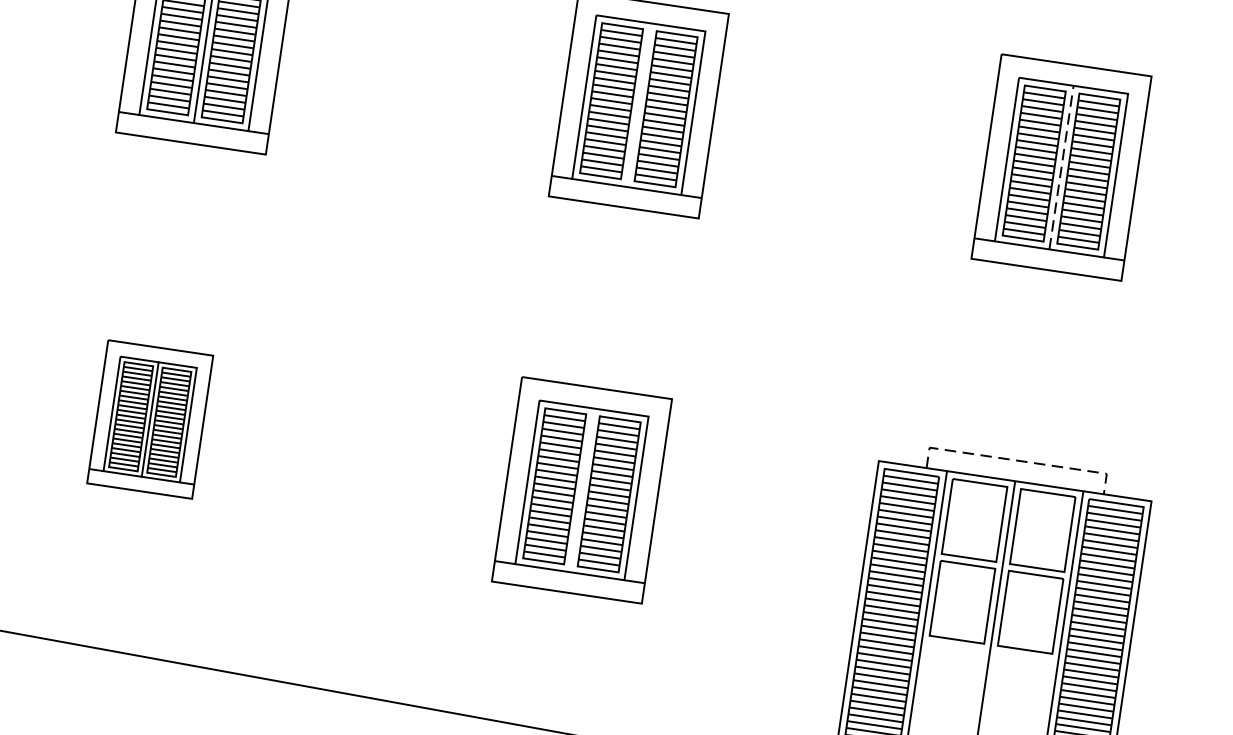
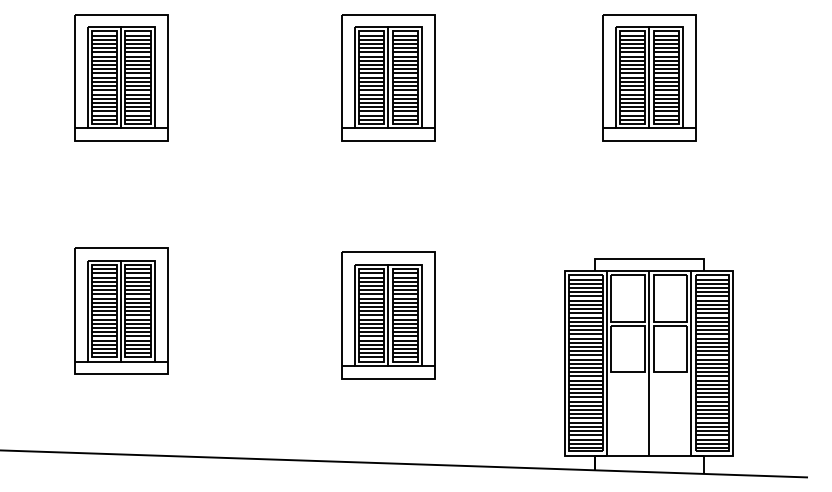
line: (639, 104) -> (388, 77), added
line: (1061, 167) -> (649, 77), dashed -> solid
part: (150, 418) -> (121, 310), size x1.43
line: (1018, 460) -> (649, 258), dashed -> solid
line: (582, 488) -> (388, 314), added

